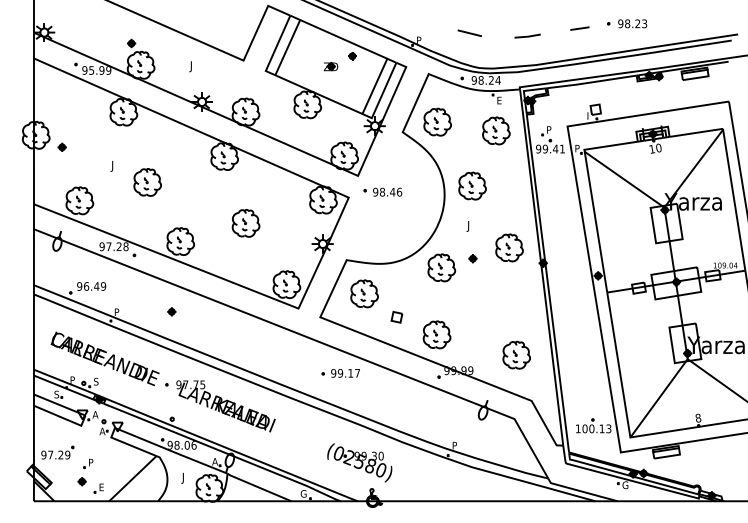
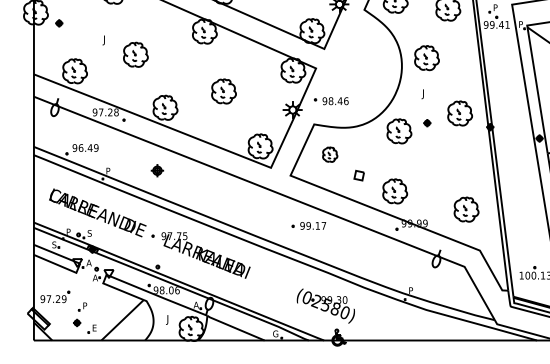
part: (382, 191) -> (331, 100), moved
part: (364, 293) -> (330, 154), size x0.6
part: (171, 311) -> (157, 170), size x1.6

